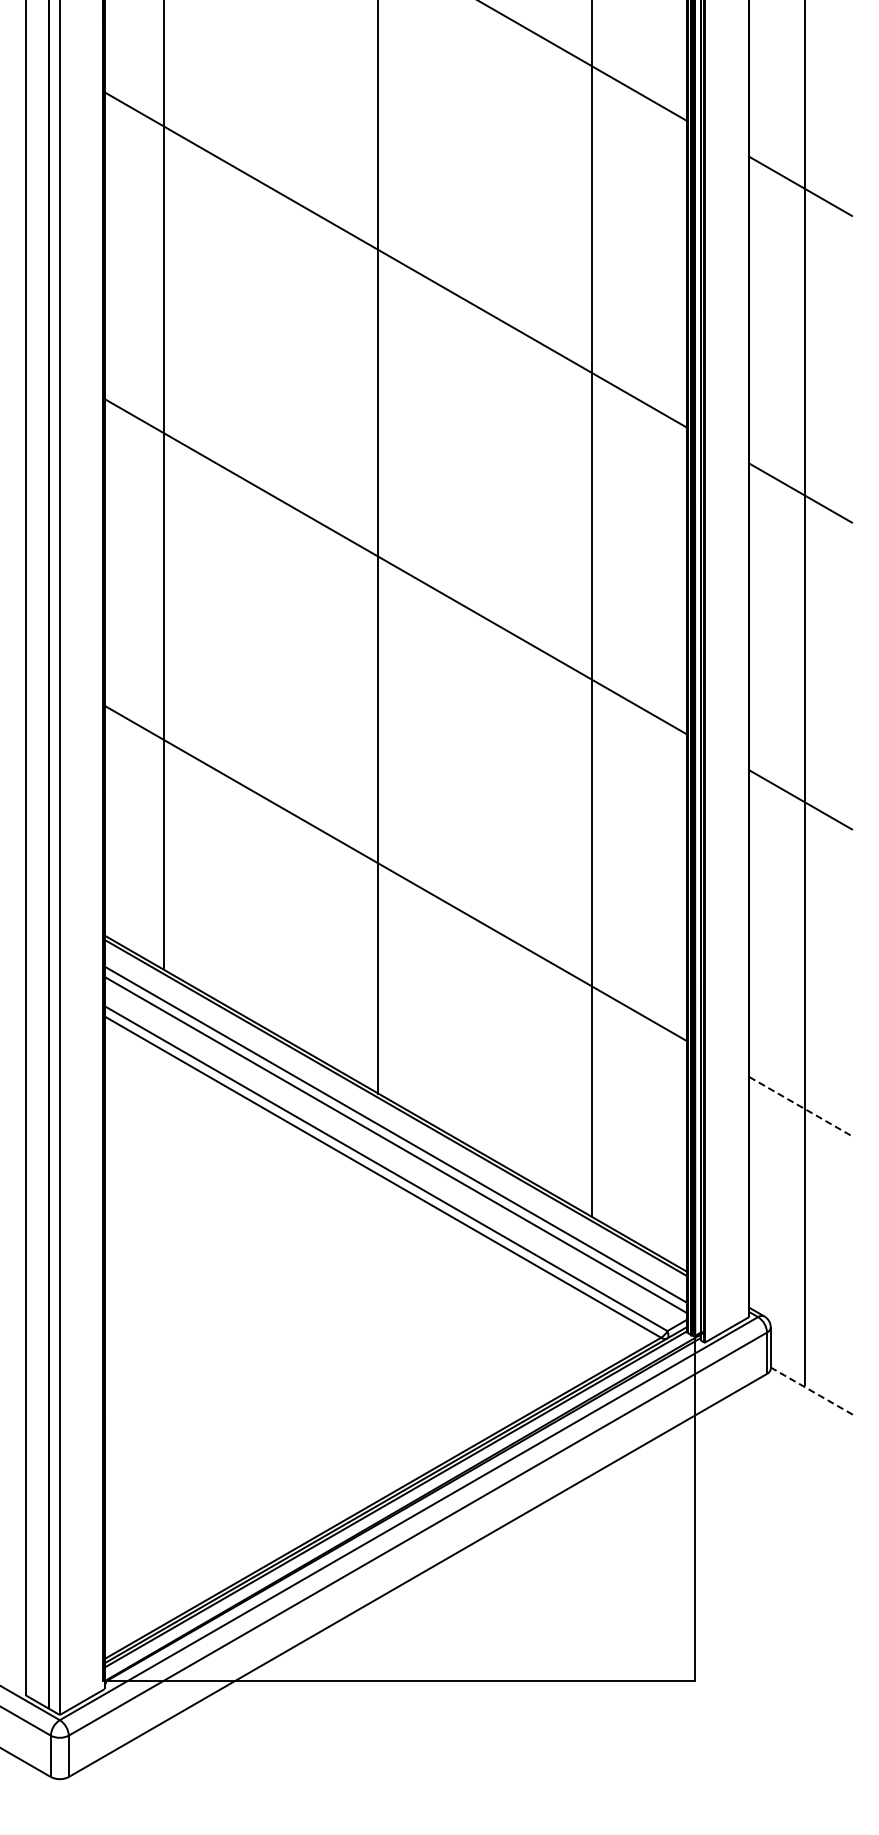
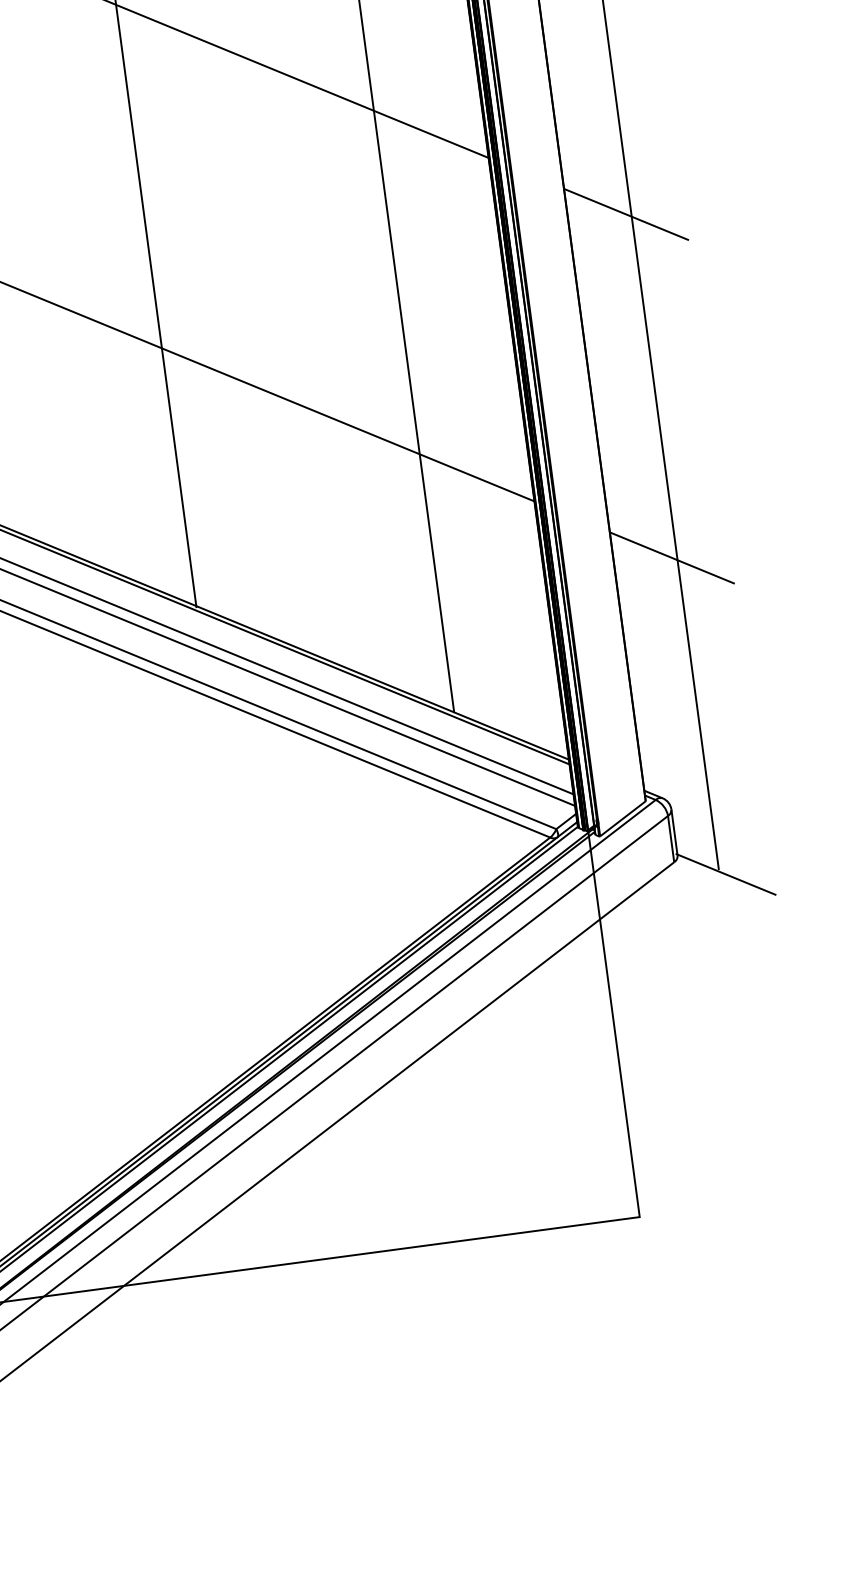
line: (801, 1106) -> (672, 557), dashed -> solid
line: (810, 1390) -> (725, 874), dashed -> solid

